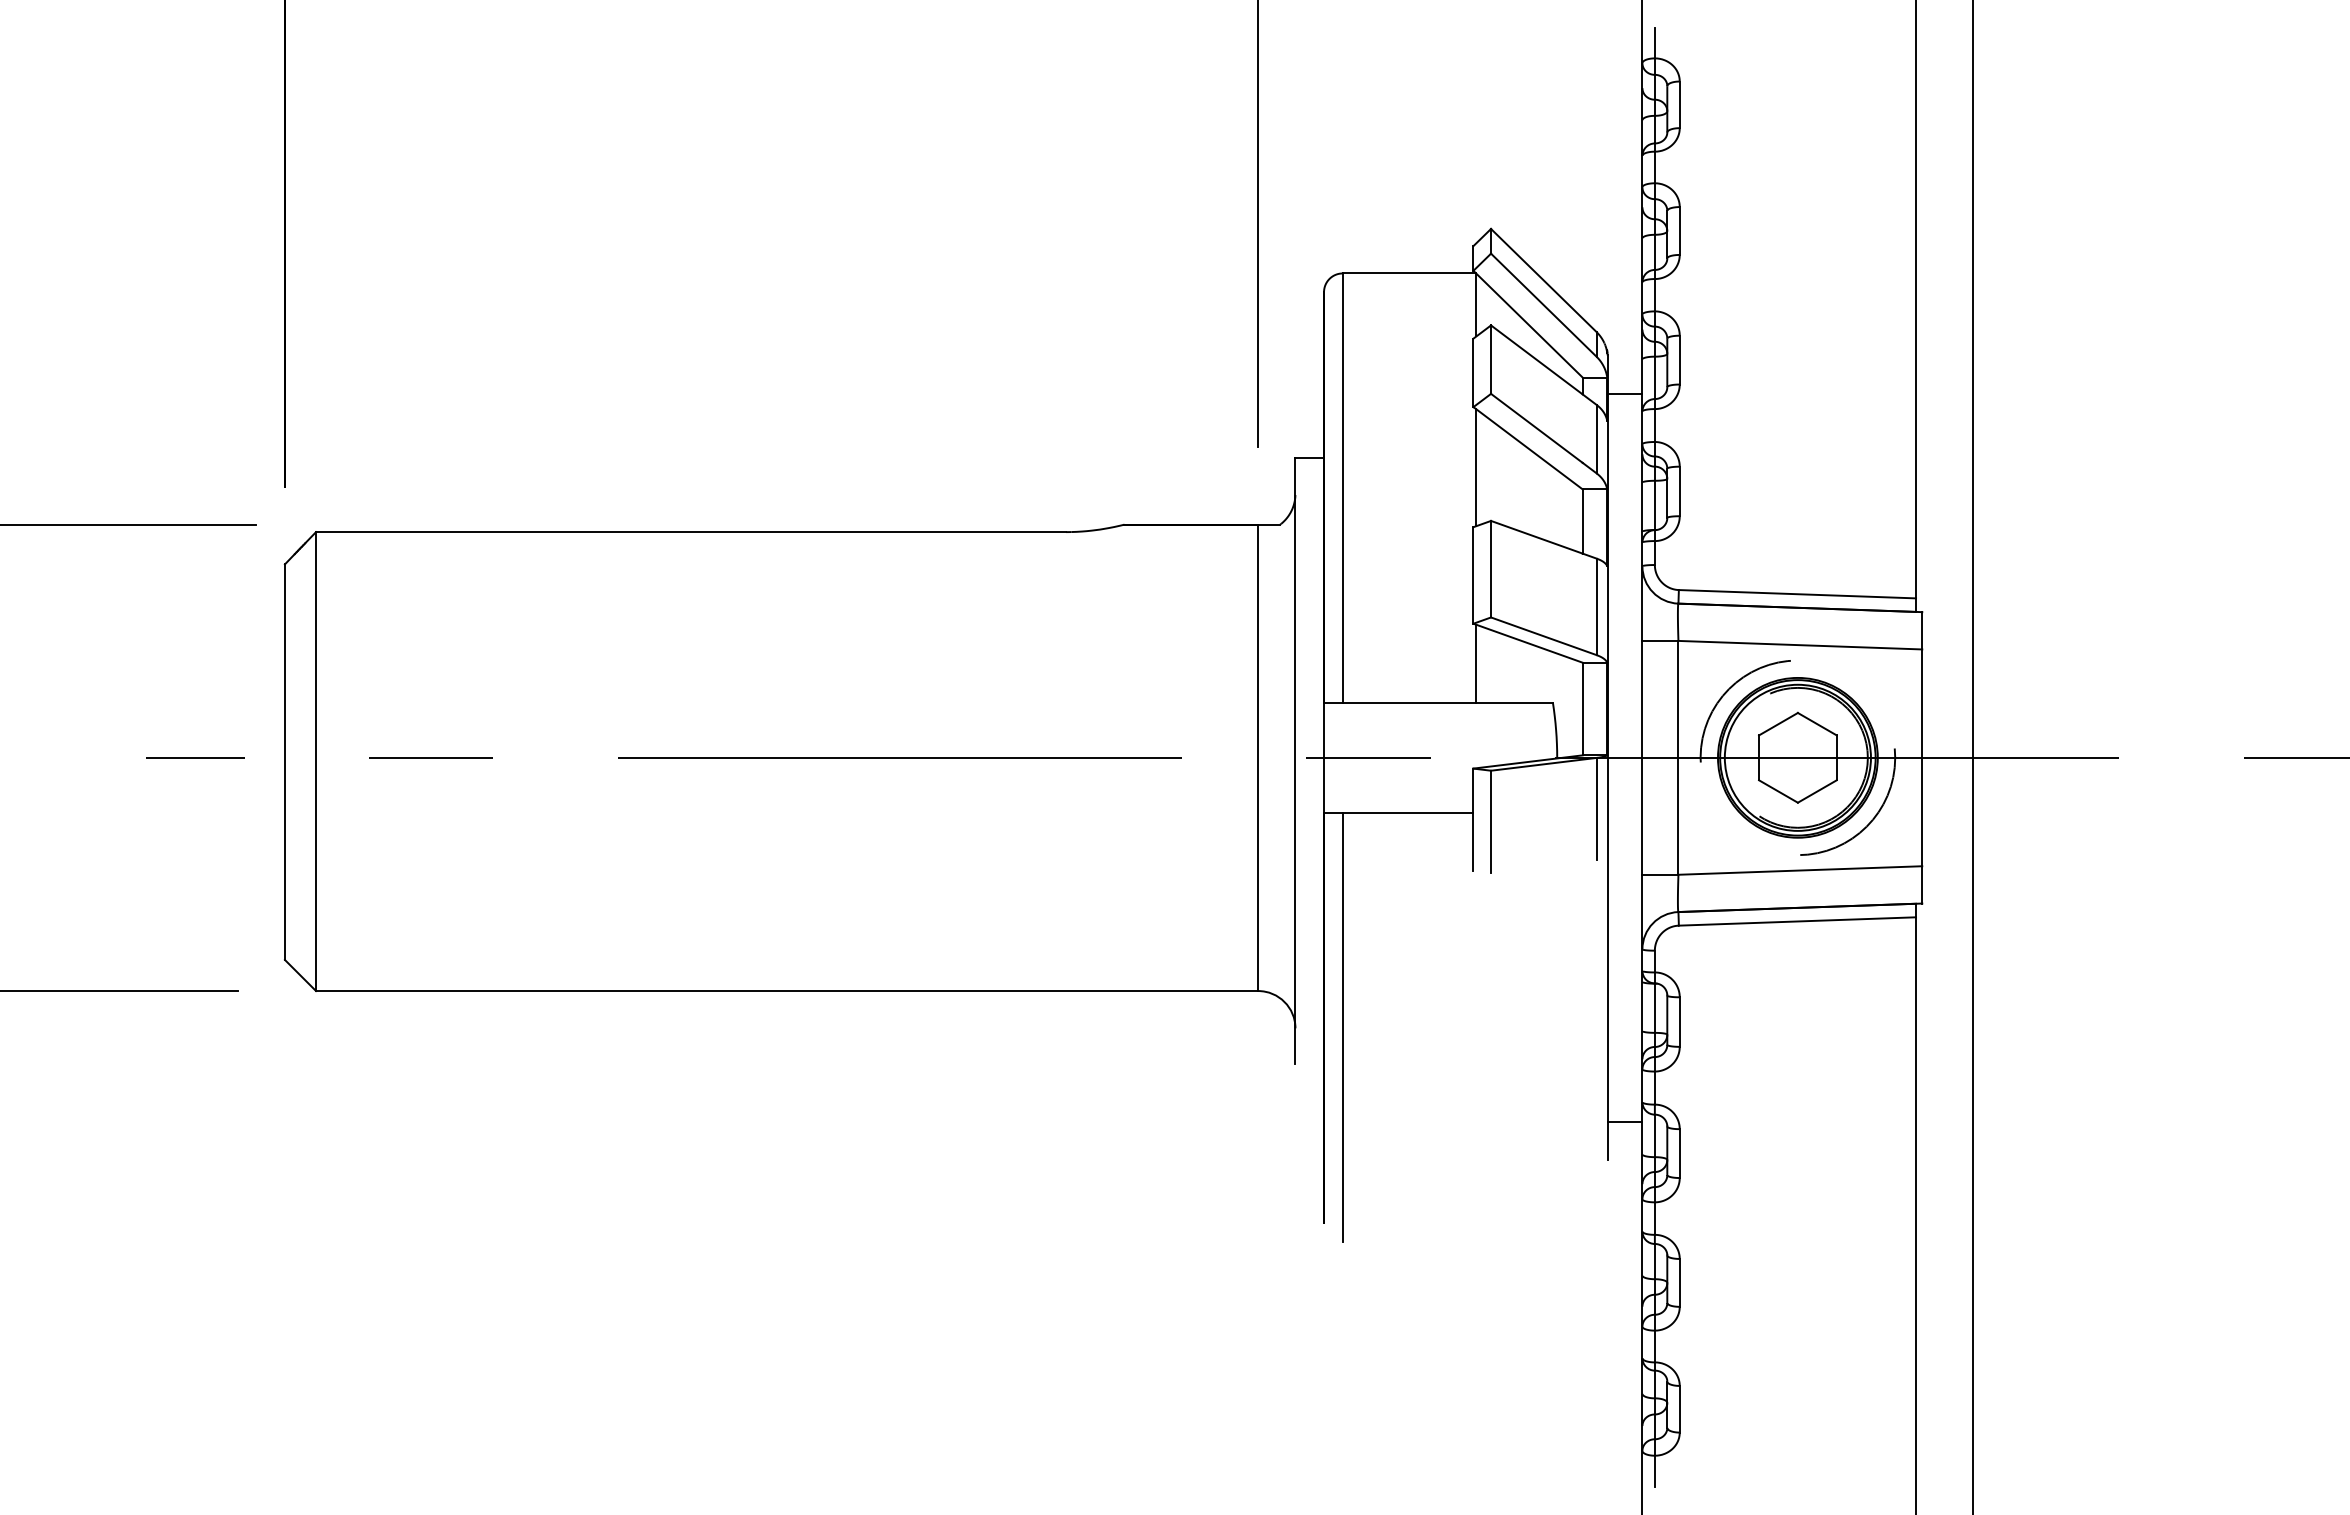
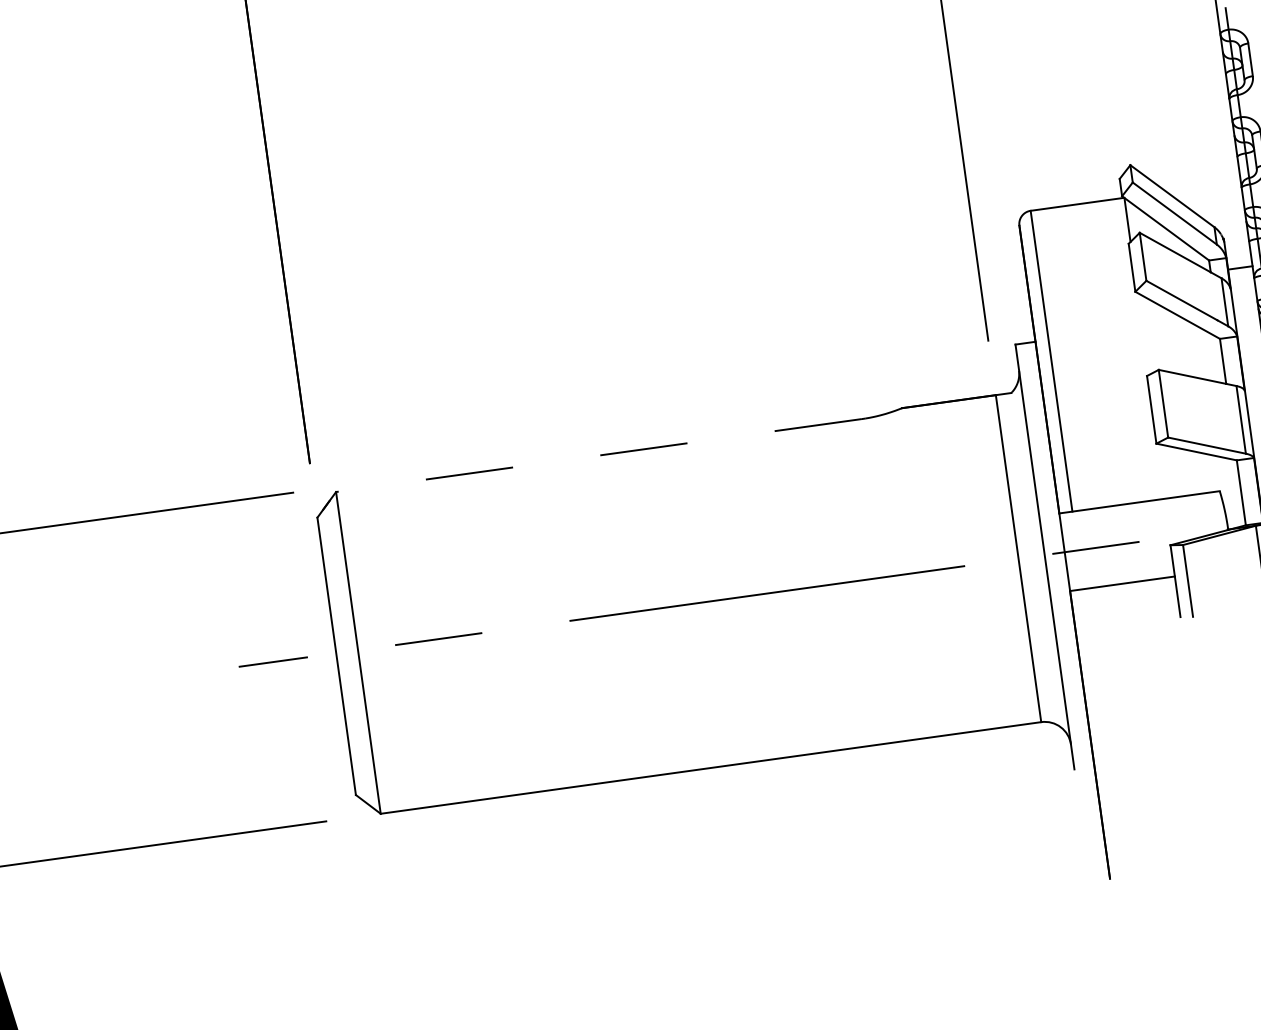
line: (1476, 467) -> (1143, 333), removed
line: (691, 532) -> (599, 455), solid -> dashed
line: (1476, 663) -> (1162, 471), removed
line: (1342, 1027) -> (1103, 739), removed

